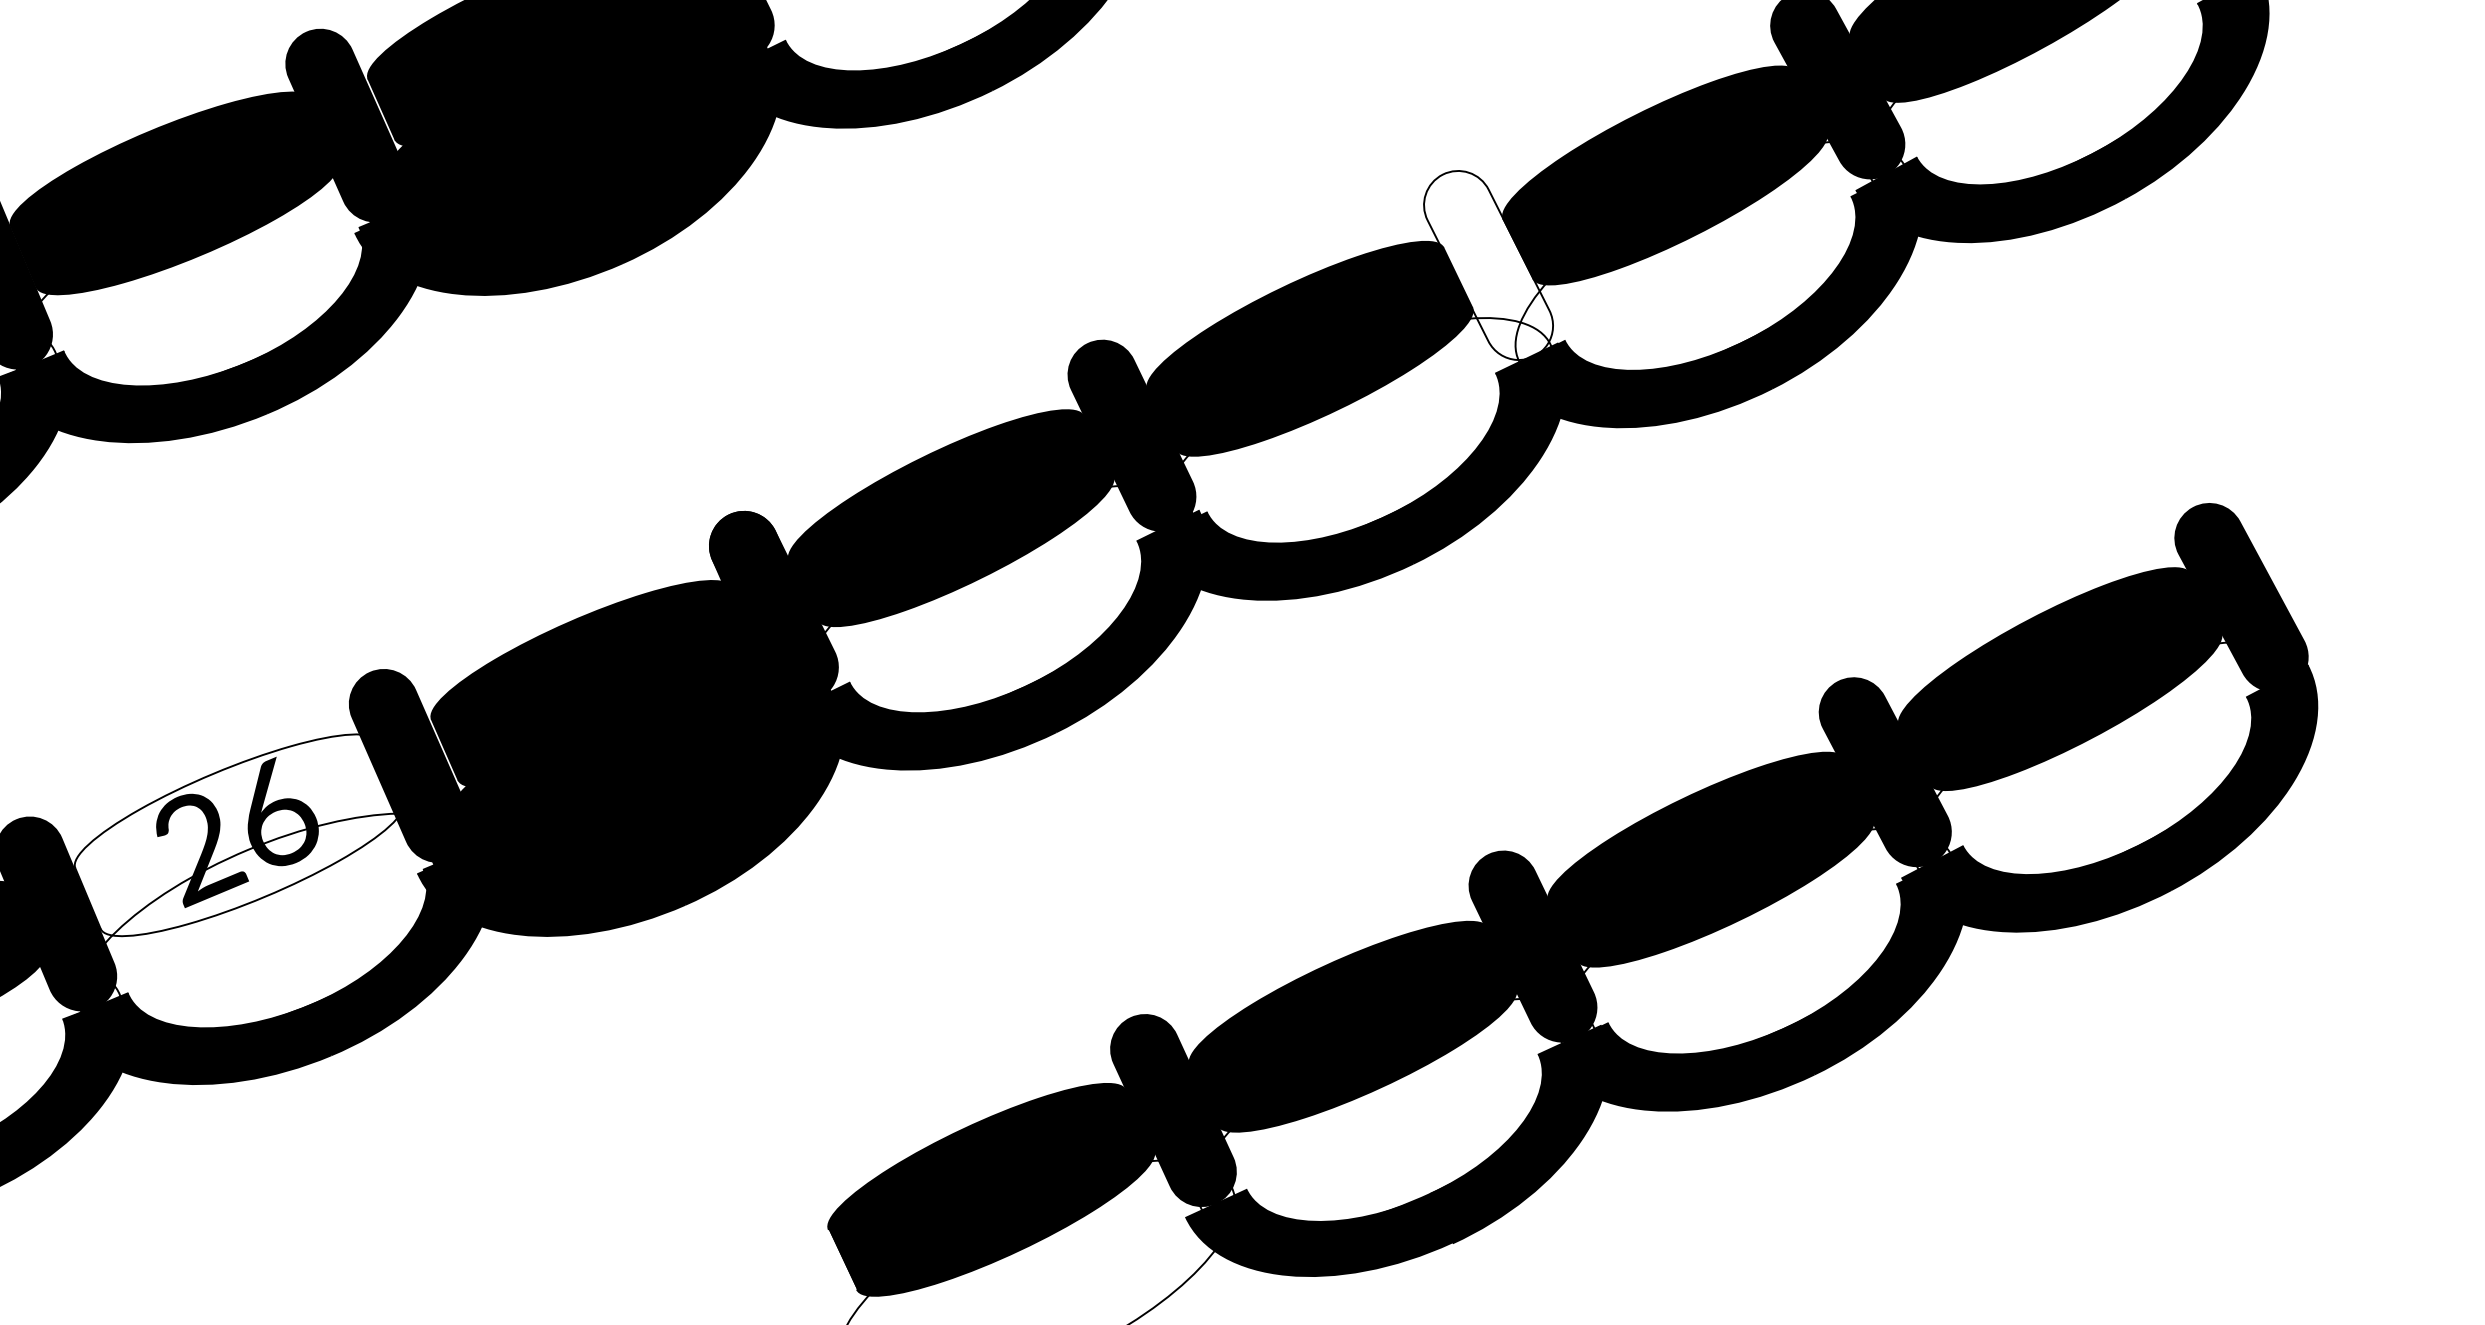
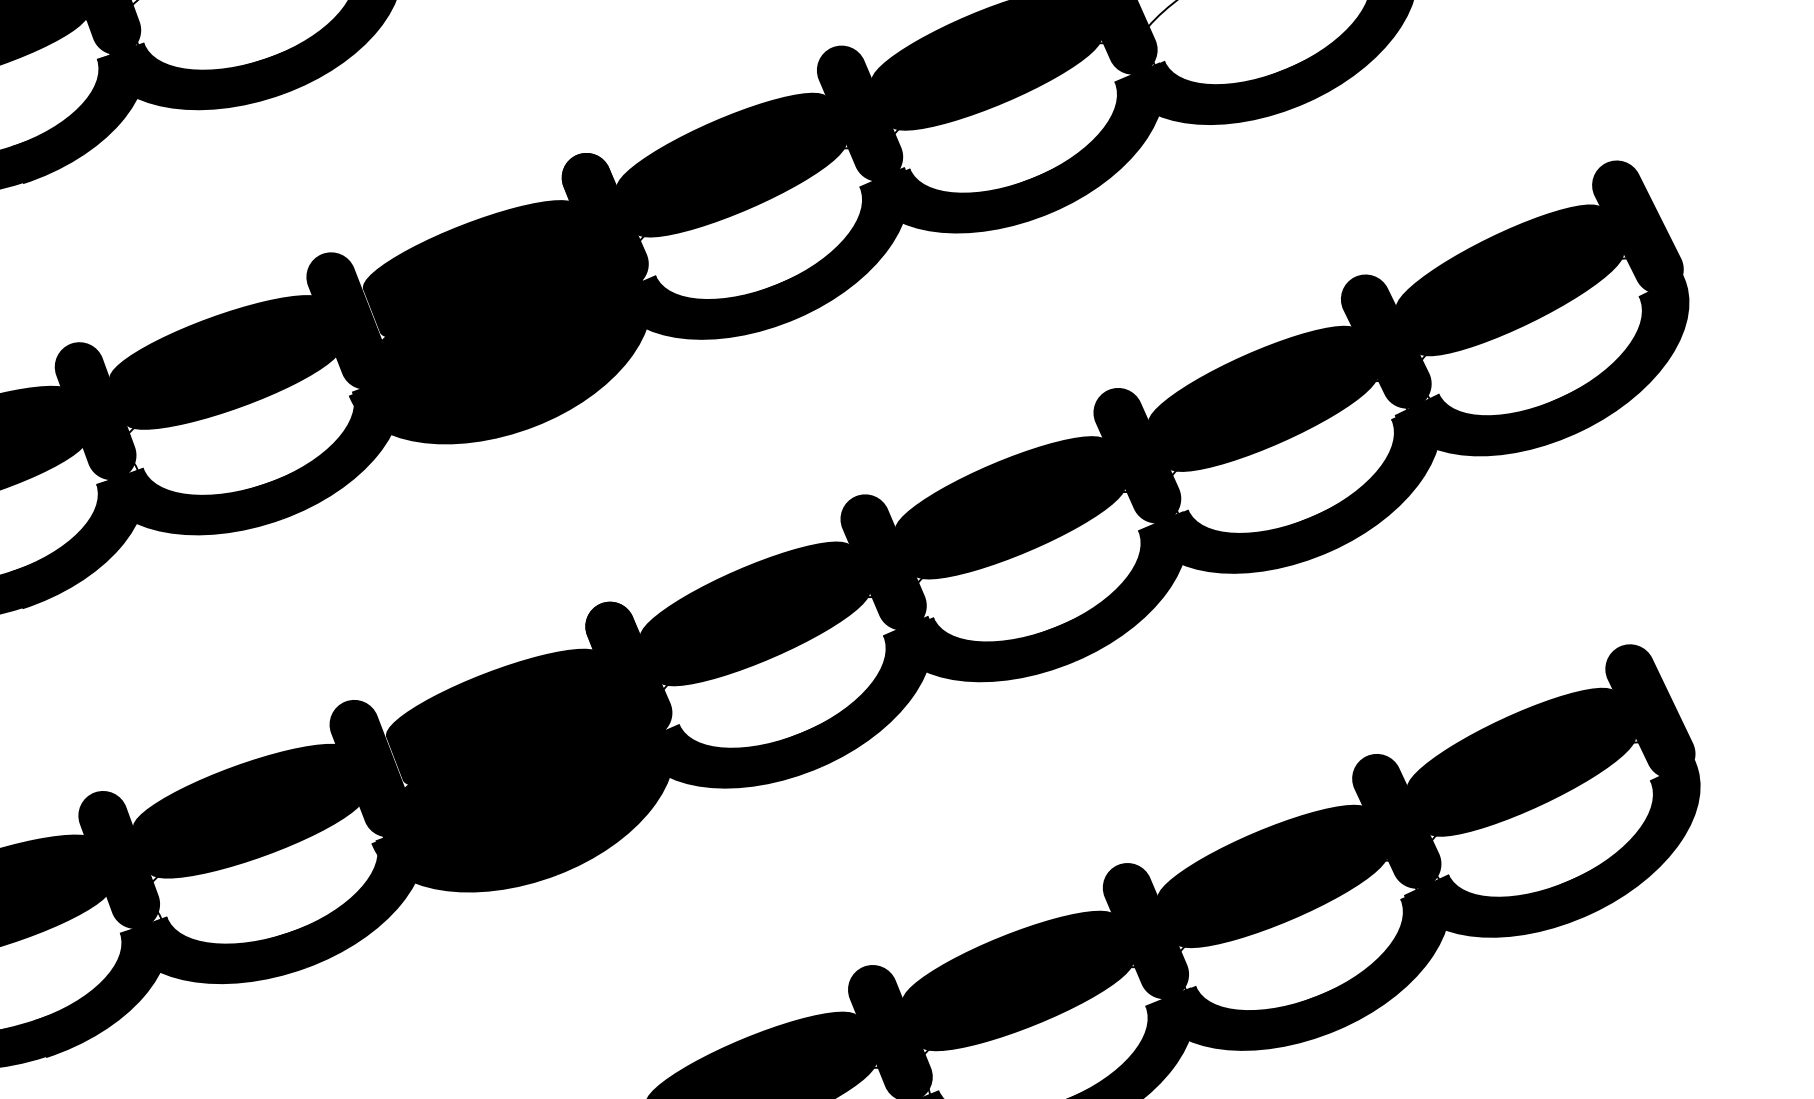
fill: (1488, 265) -> (1137, 455), added
fill: (237, 834) -> (248, 810), added

